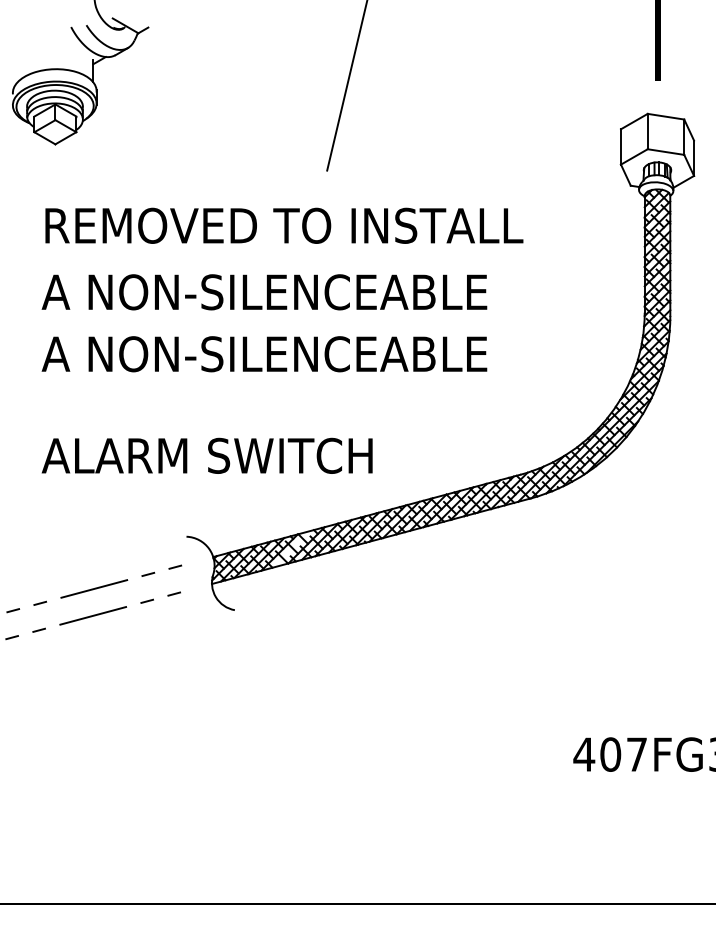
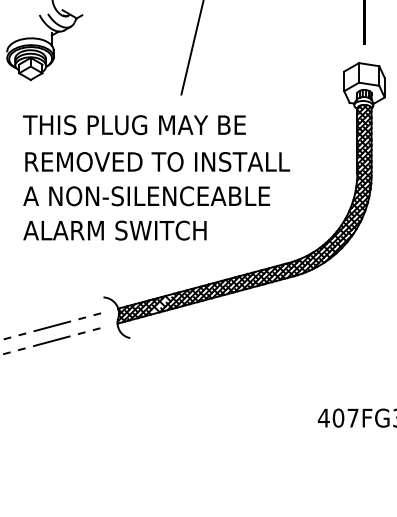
text: (282, 226) -> (156, 125), REMOVED TO INSTALL -> THIS PLUG MAY BE
text: (282, 291) -> (156, 161), A NON-SILENCEABLE -> REMOVED TO INSTALL
text: (206, 455) -> (114, 230), moved

